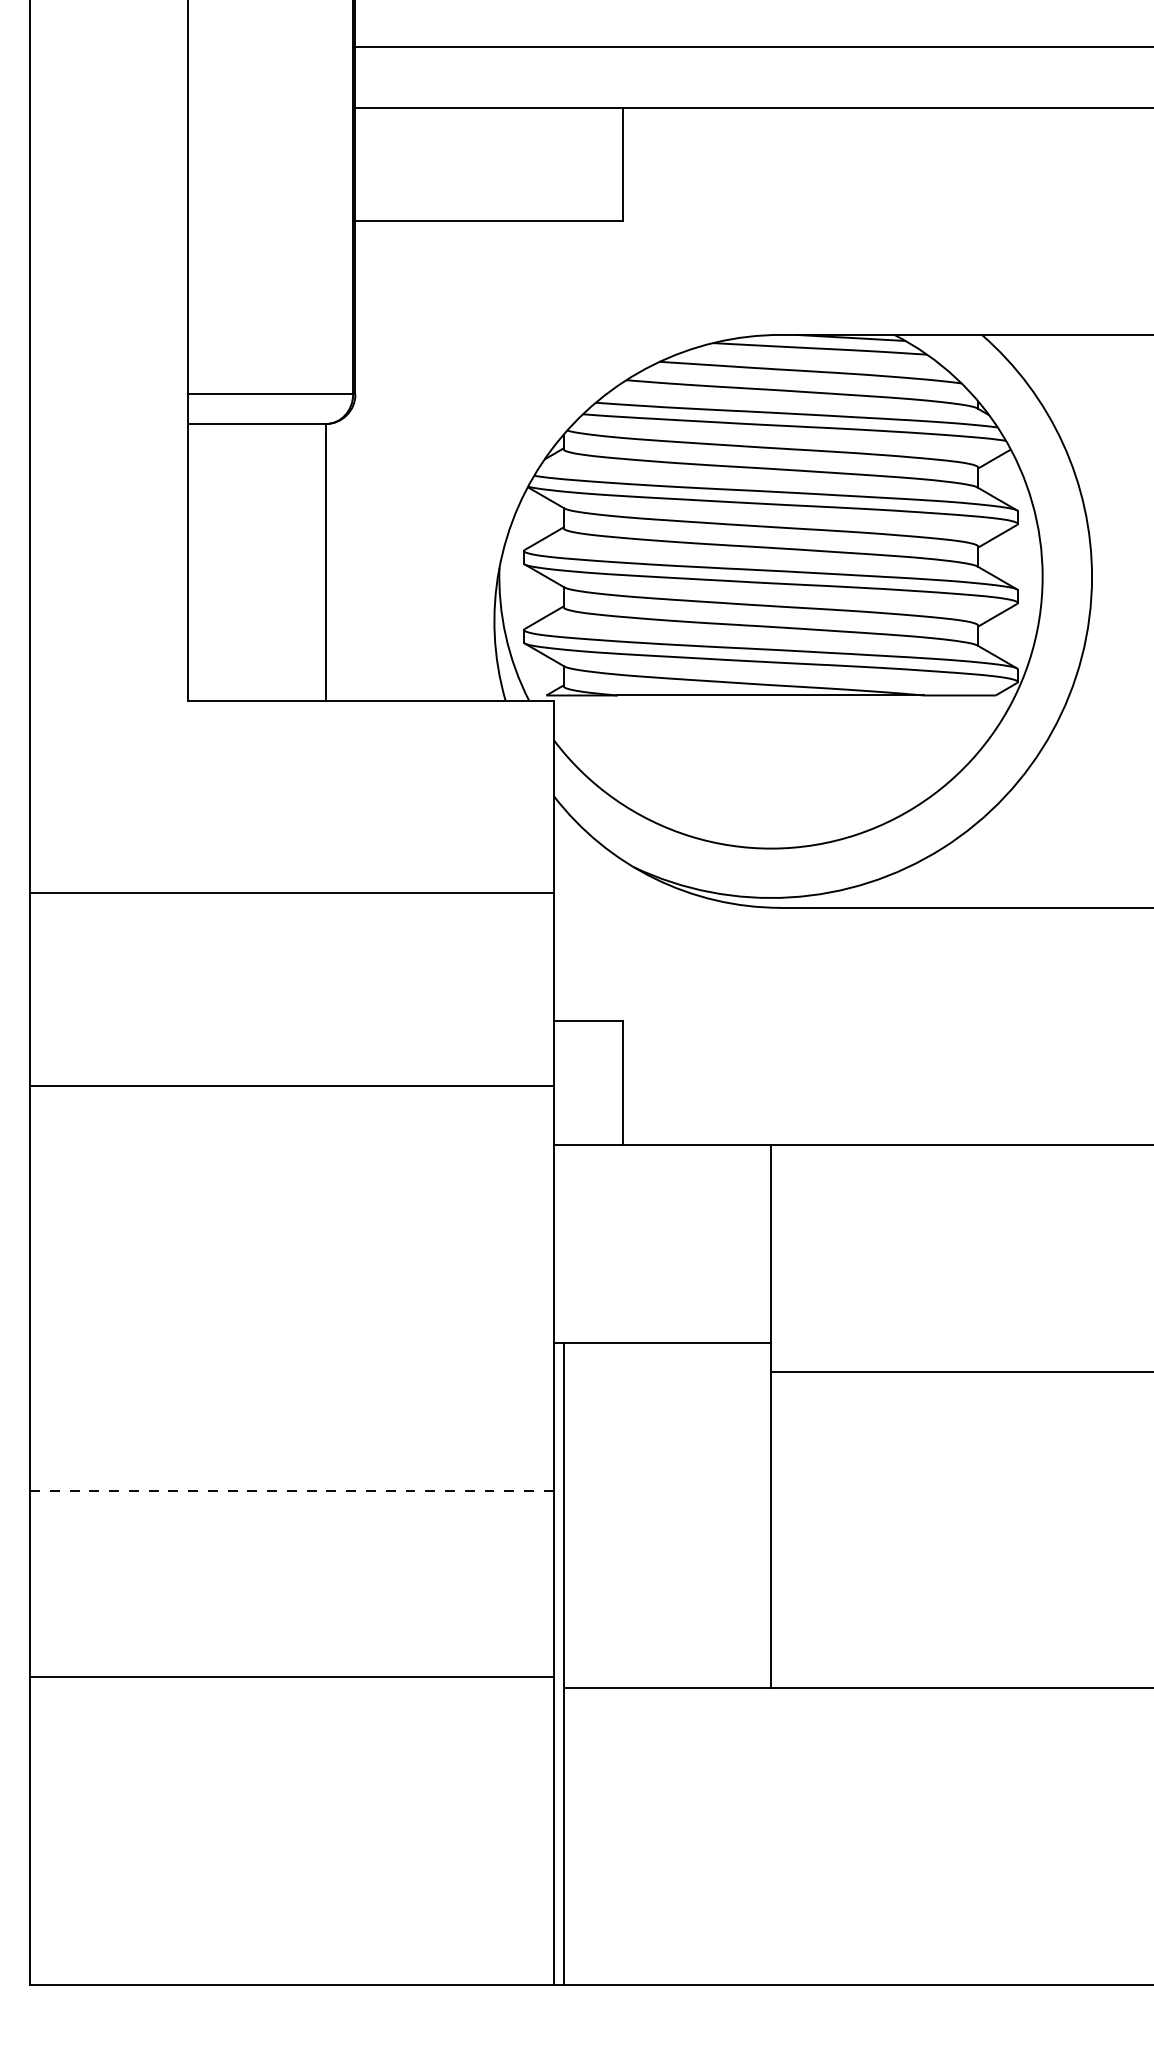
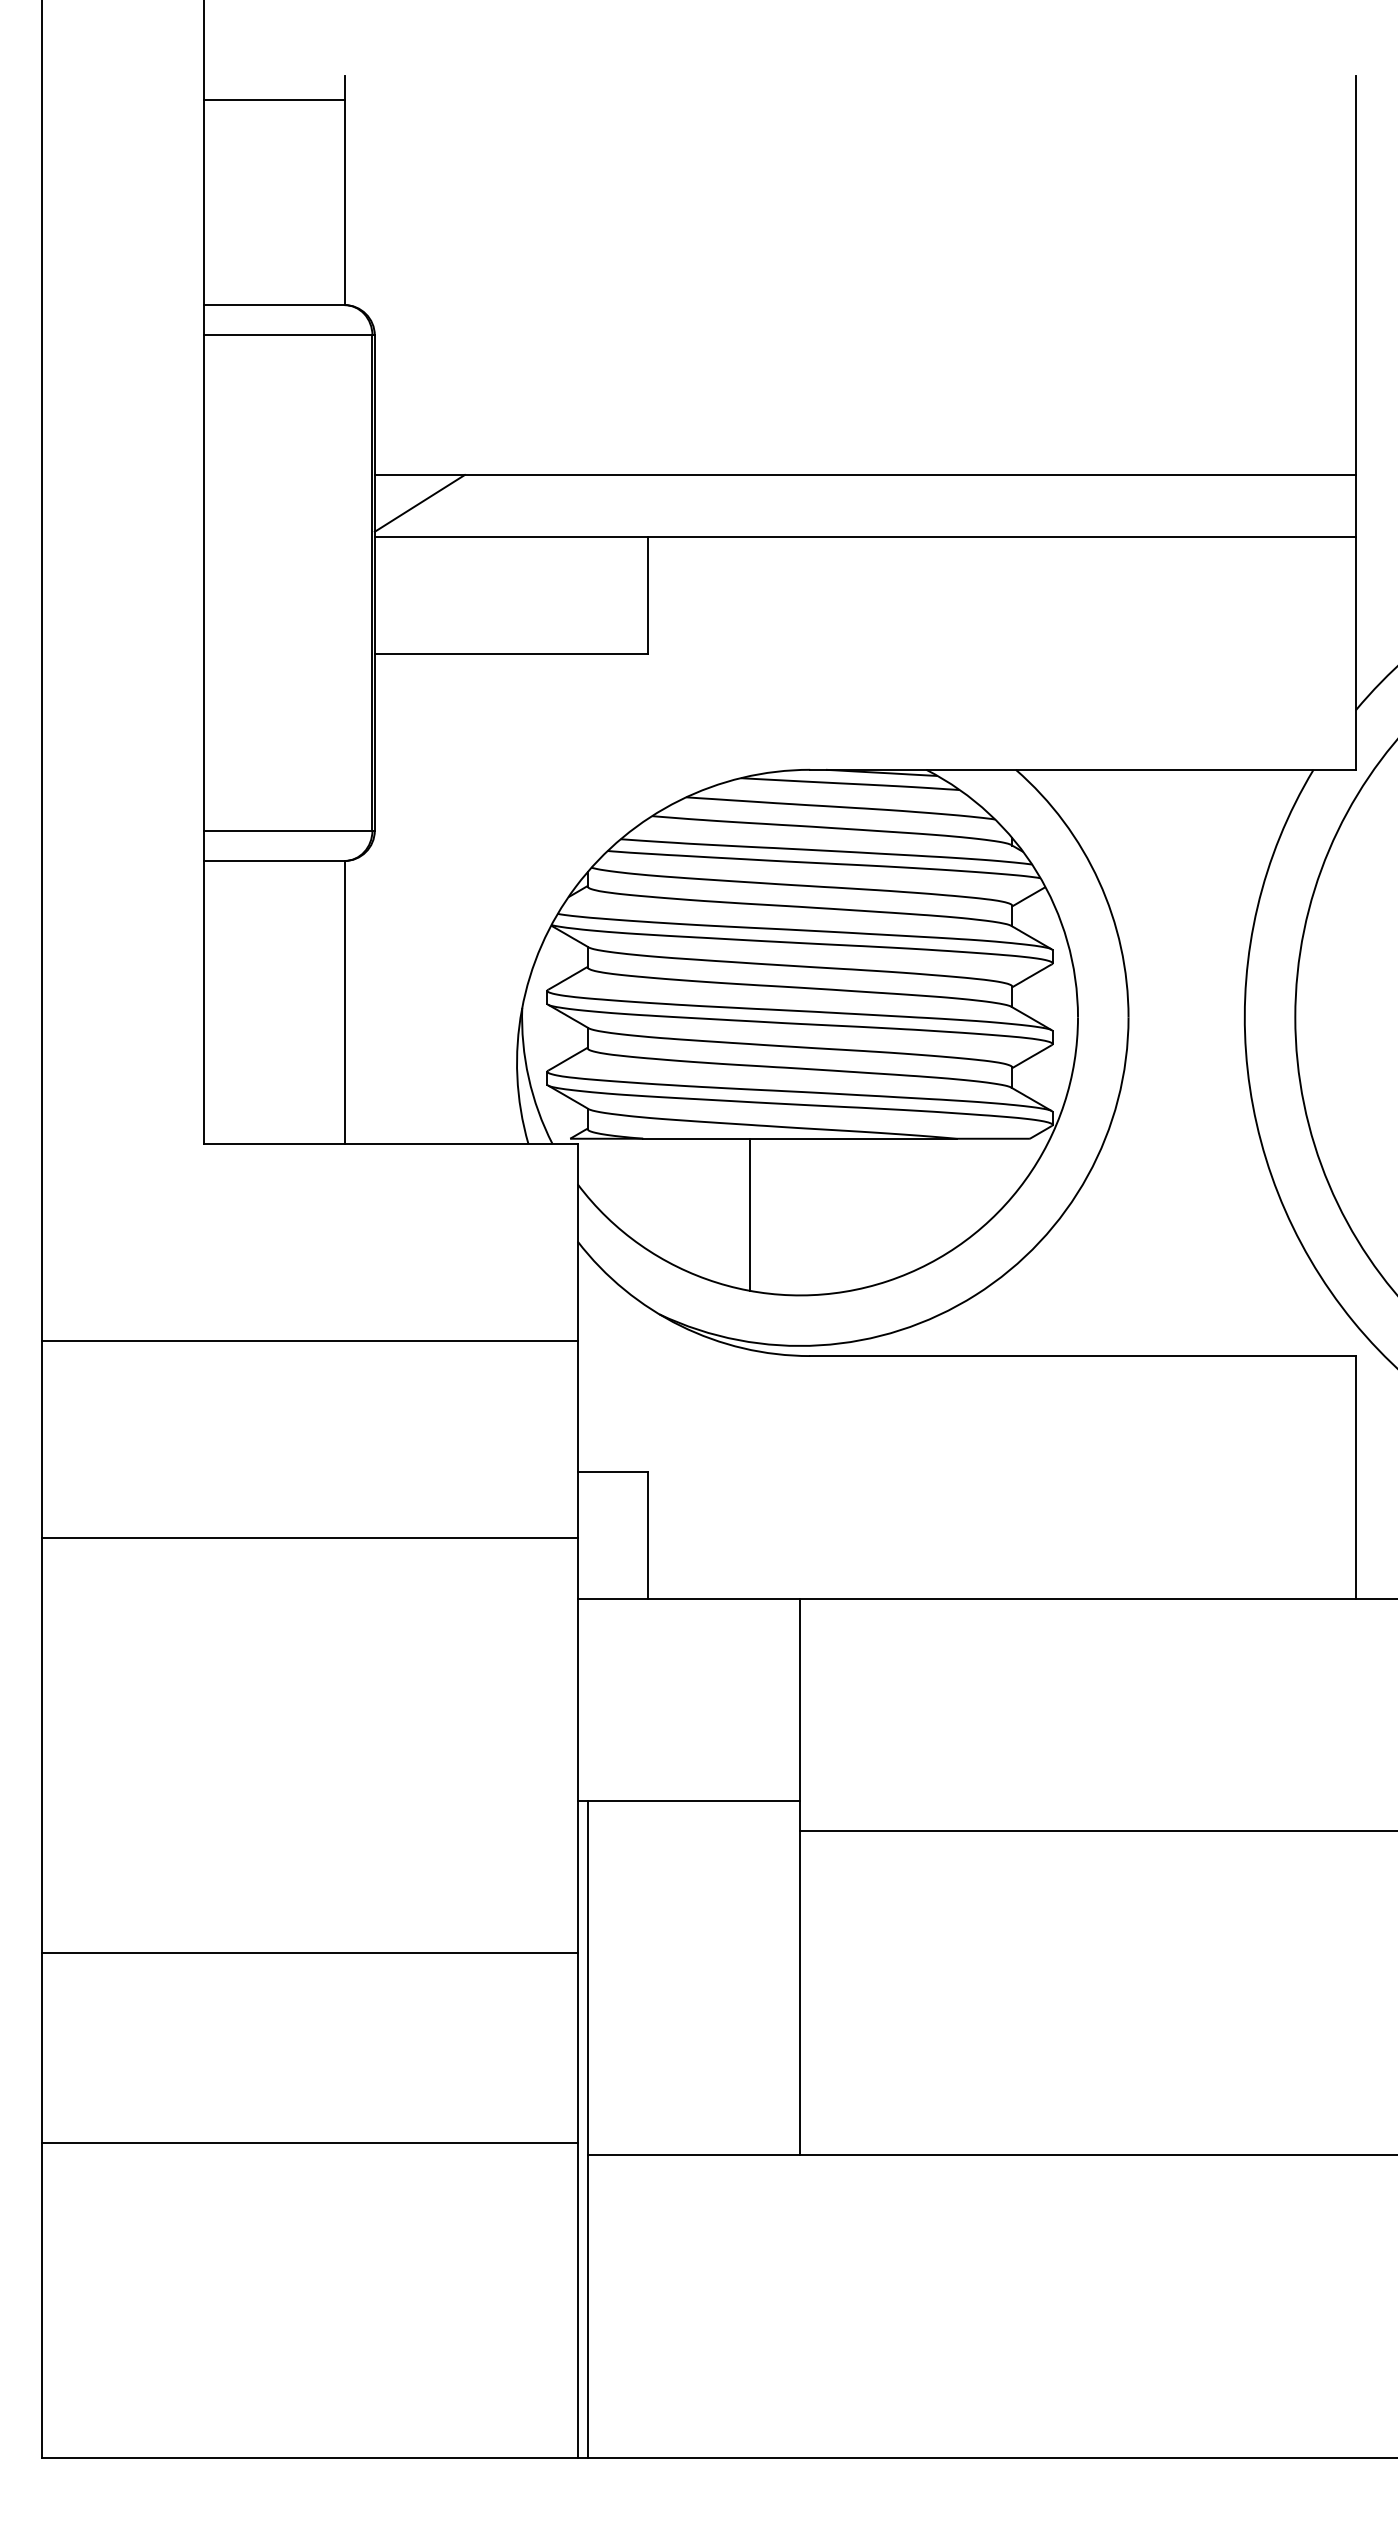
line: (399, 74) -> (419, 503), added
line: (721, 769) -> (749, 1214), added
line: (291, 1490) -> (309, 1952), dashed -> solid

